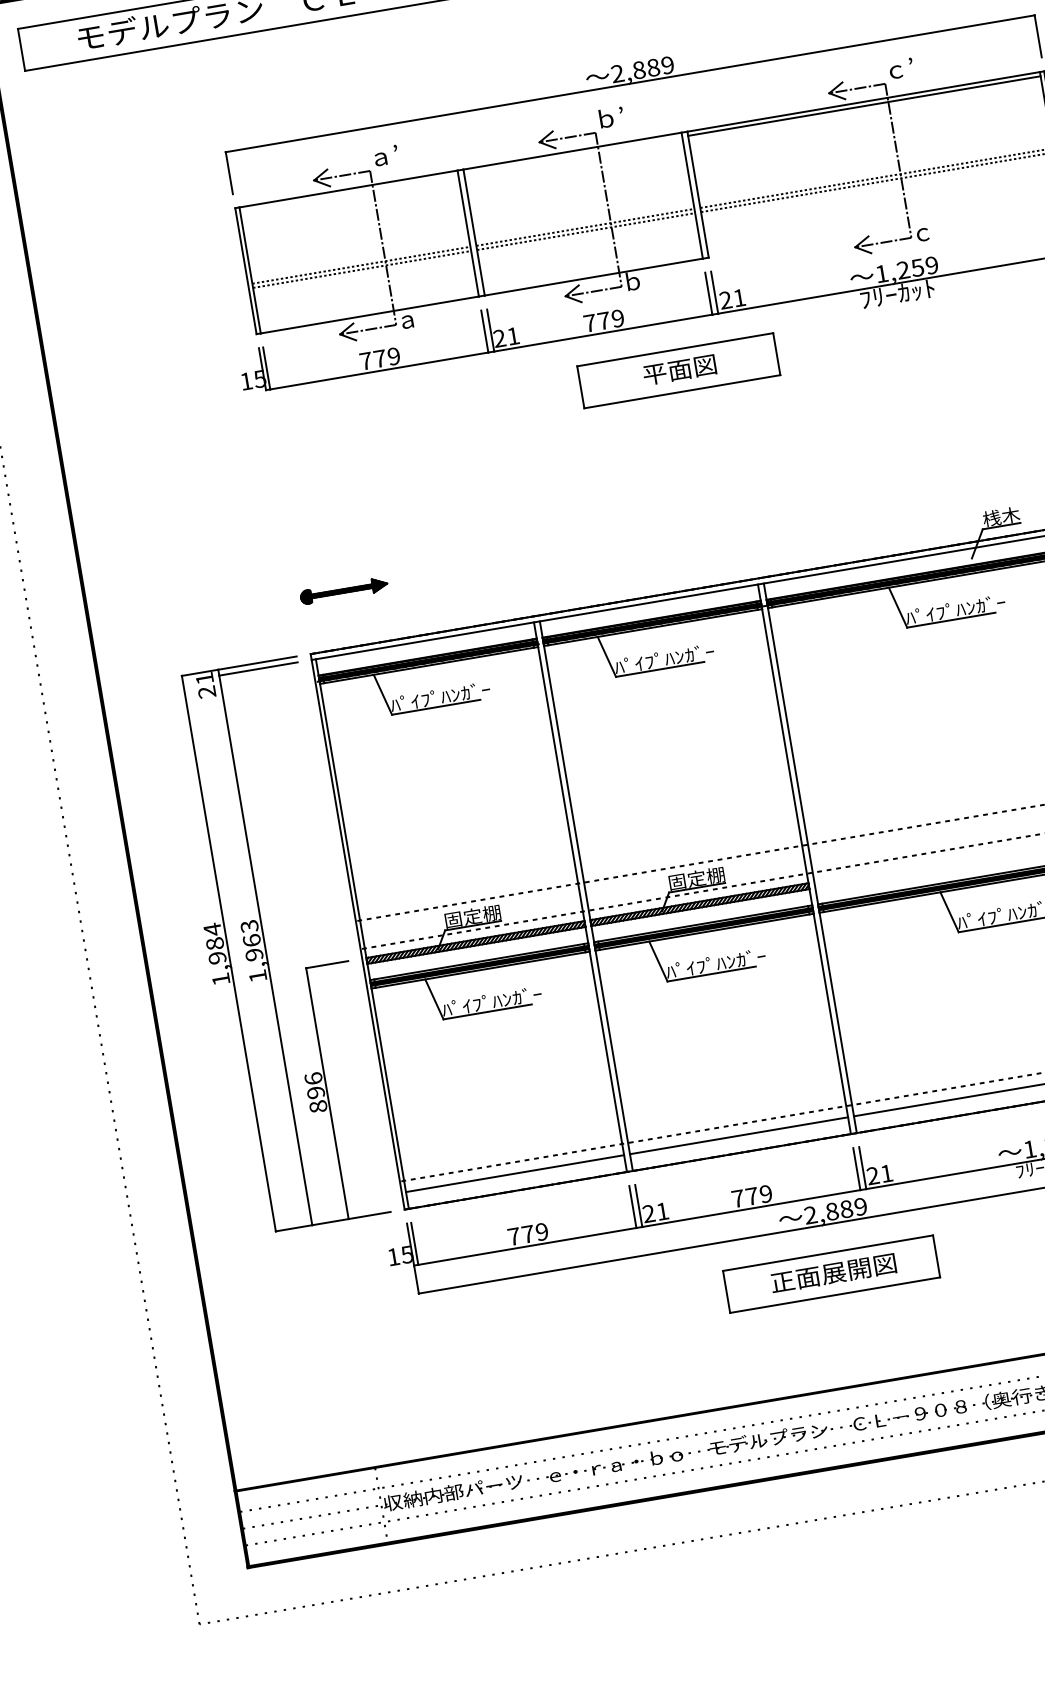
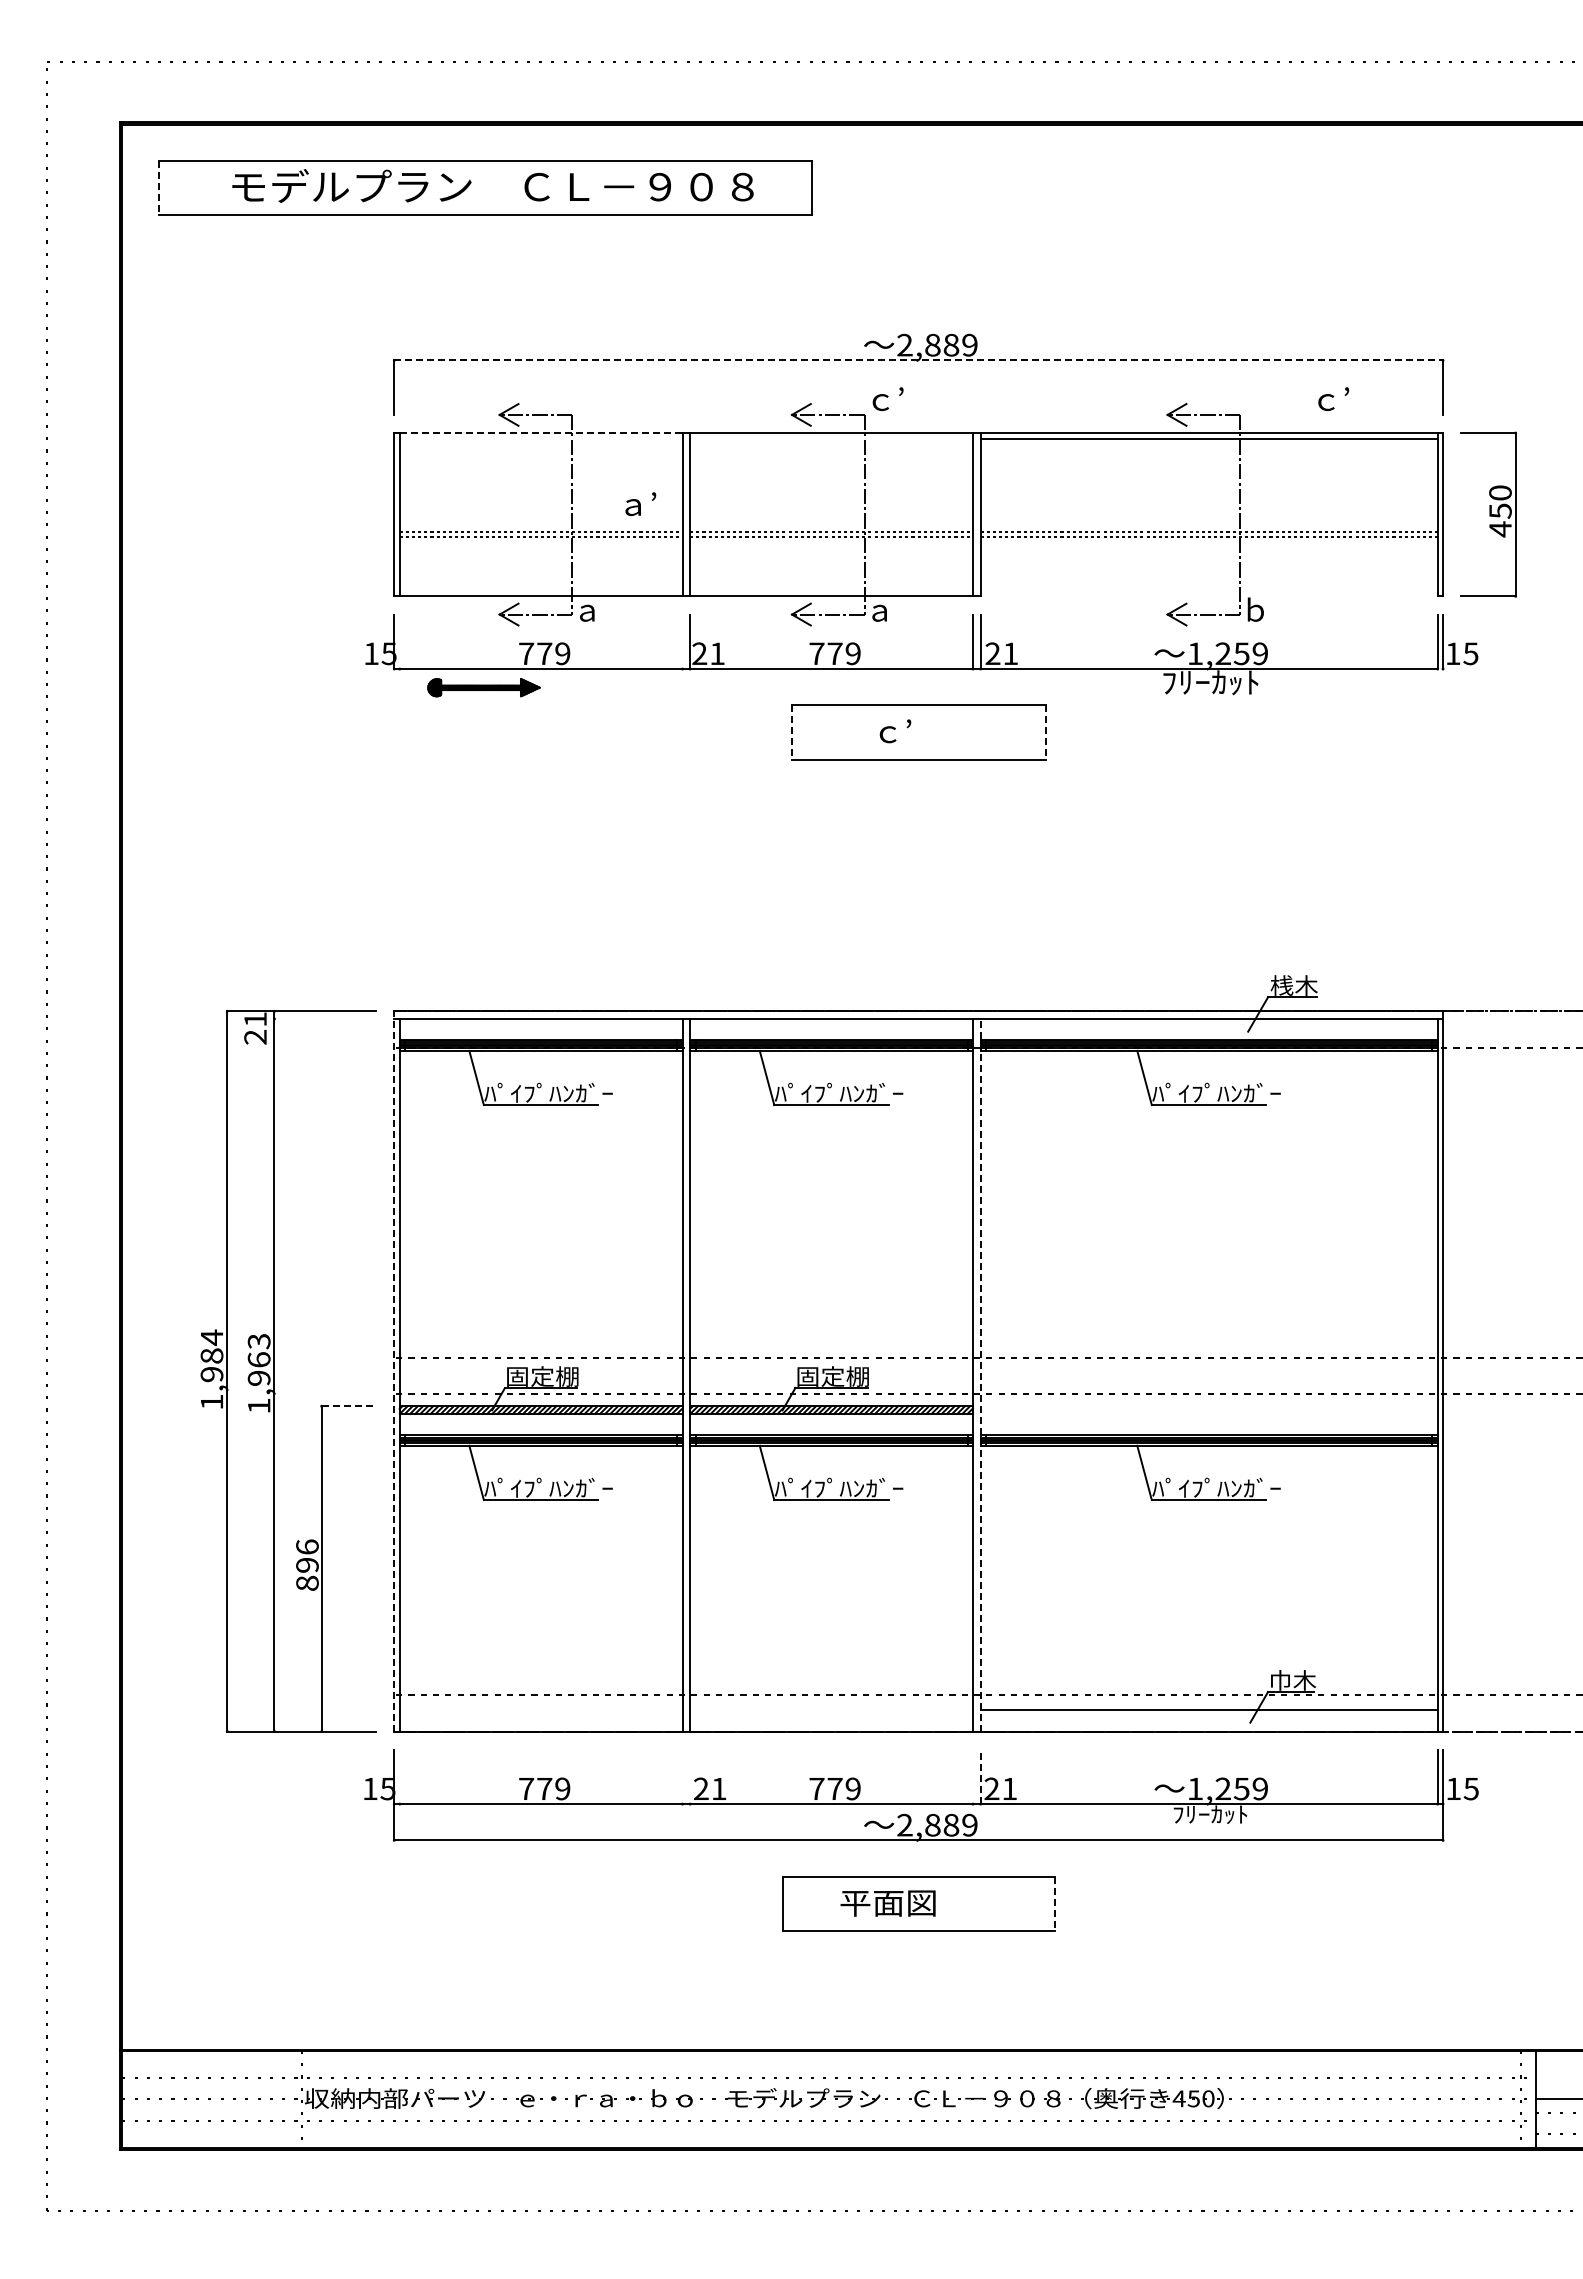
line: (21, 50) -> (158, 188), solid -> dashed
text: (901, 68) -> (1333, 399), moved
line: (630, 83) -> (919, 360), solid -> dashed
text: (605, 118) -> (880, 398), ｂ’ -> ｃ’
text: (386, 156) -> (640, 504), moved
line: (348, 189) -> (541, 433), solid -> dashed
text: (922, 231) -> (1255, 609), ｃ -> ｂ
text: (633, 280) -> (880, 609), ｂ -> ａ
line: (484, 331) -> (682, 641), removed
line: (776, 354) -> (1045, 733), solid -> dashed
line: (266, 368) -> (399, 641), removed
text: (679, 370) -> (919, 732), 平面図 -> ｃ’
line: (580, 388) -> (791, 733), solid -> dashed
part: (343, 590) -> (483, 687), moved
line: (258, 668) -> (325, 1018), removed
line: (810, 857) -> (980, 1374), solid -> dashed
line: (357, 931) -> (394, 1370), solid -> dashed
line: (327, 964) -> (349, 1406), solid -> dashed
line: (738, 1135) -> (831, 1709), removed
line: (862, 1167) -> (980, 1776), solid -> dashed
line: (856, 1168) -> (972, 1776), removed
line: (514, 1173) -> (540, 1709), removed
line: (638, 1205) -> (690, 1776), removed
line: (632, 1206) -> (682, 1776), removed
line: (414, 1243) -> (399, 1776), removed
line: (936, 1256) -> (1054, 1904), solid -> dashed
text: (832, 1273) -> (920, 1903), 正面展開図 -> 平面図

